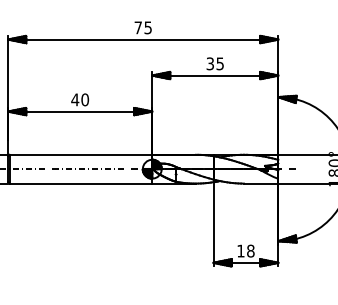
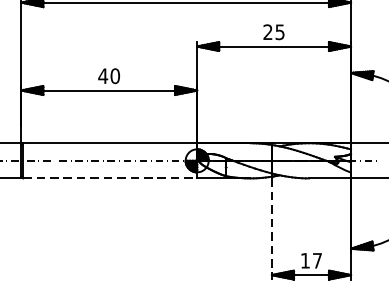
text: (209, 63) -> (267, 31), 35 -> 25
line: (81, 183) -> (110, 178), solid -> dashed
line: (213, 225) -> (271, 229), solid -> dashed
text: (250, 250) -> (317, 260), 18 -> 17

